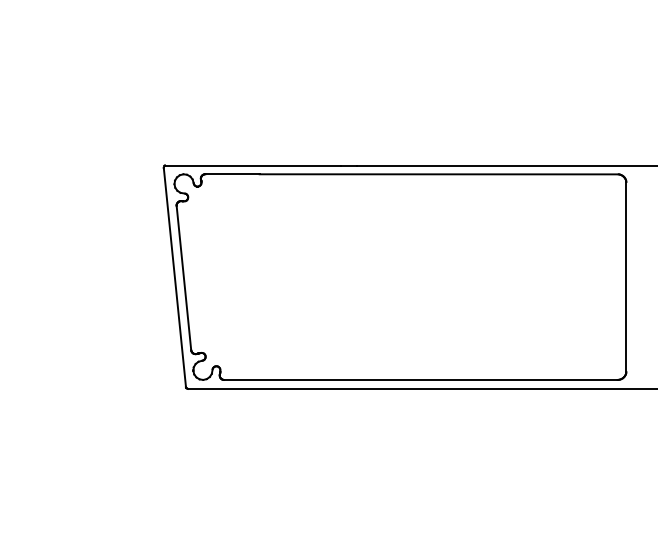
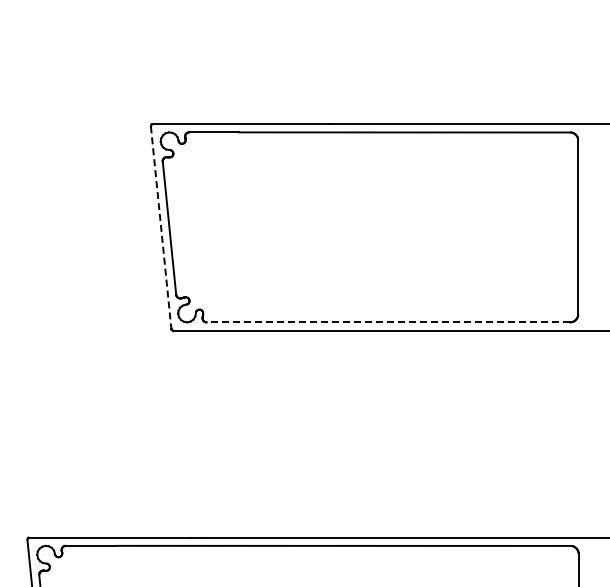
line: (175, 277) -> (161, 227), solid -> dashed
line: (421, 380) -> (388, 322), solid -> dashed

